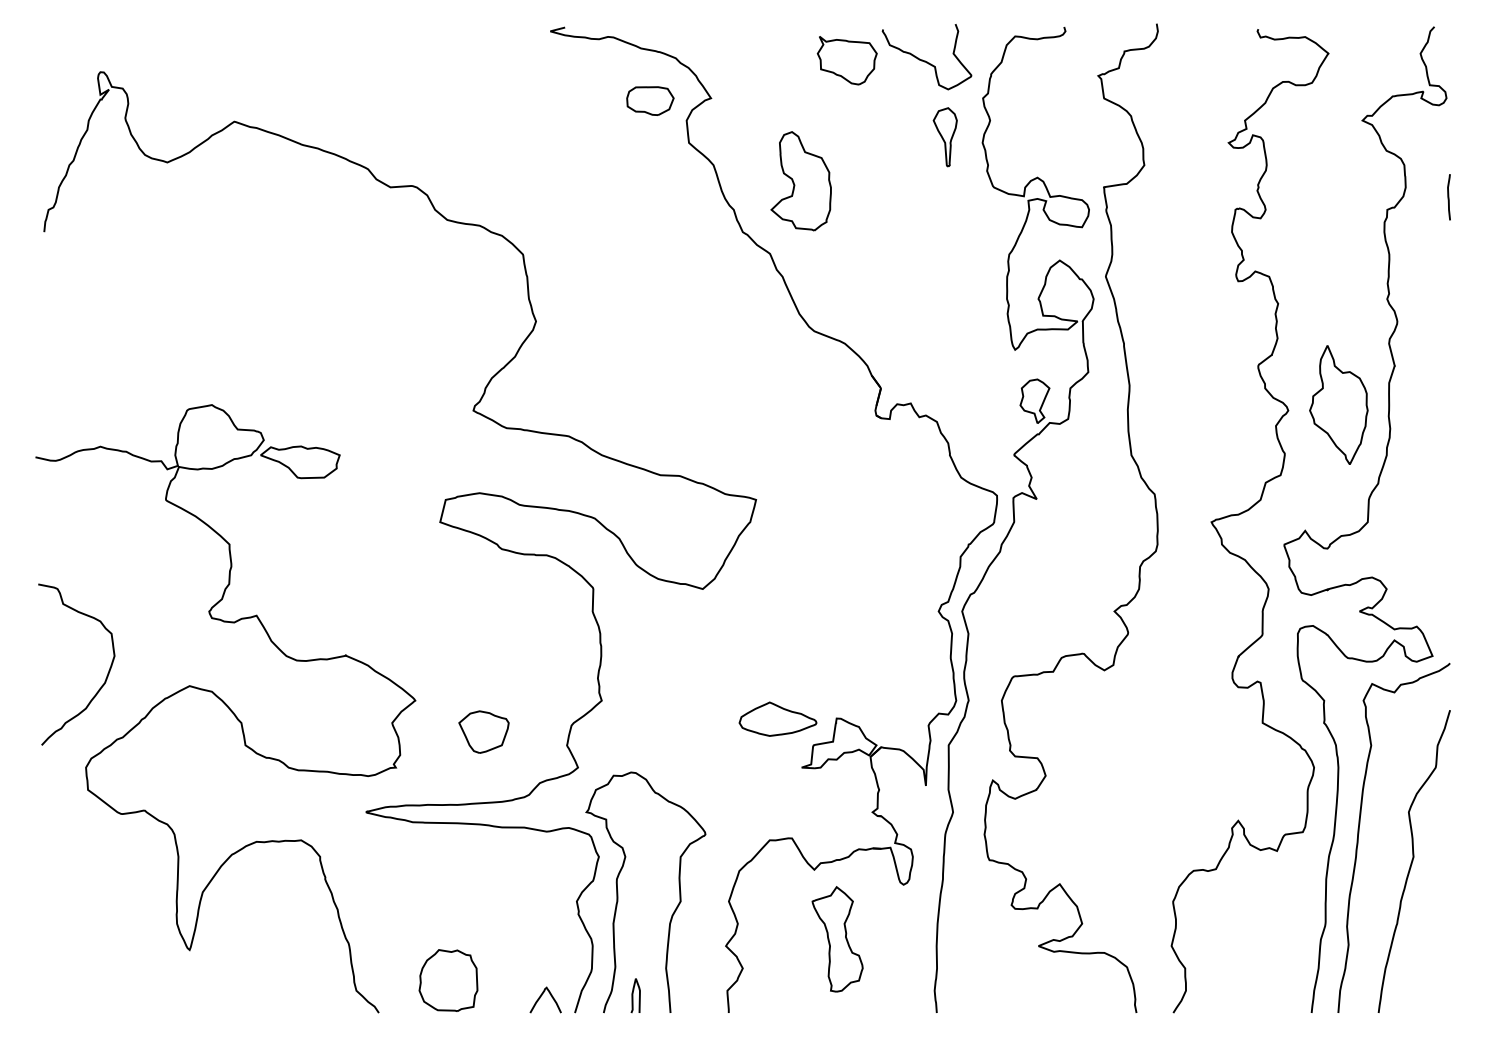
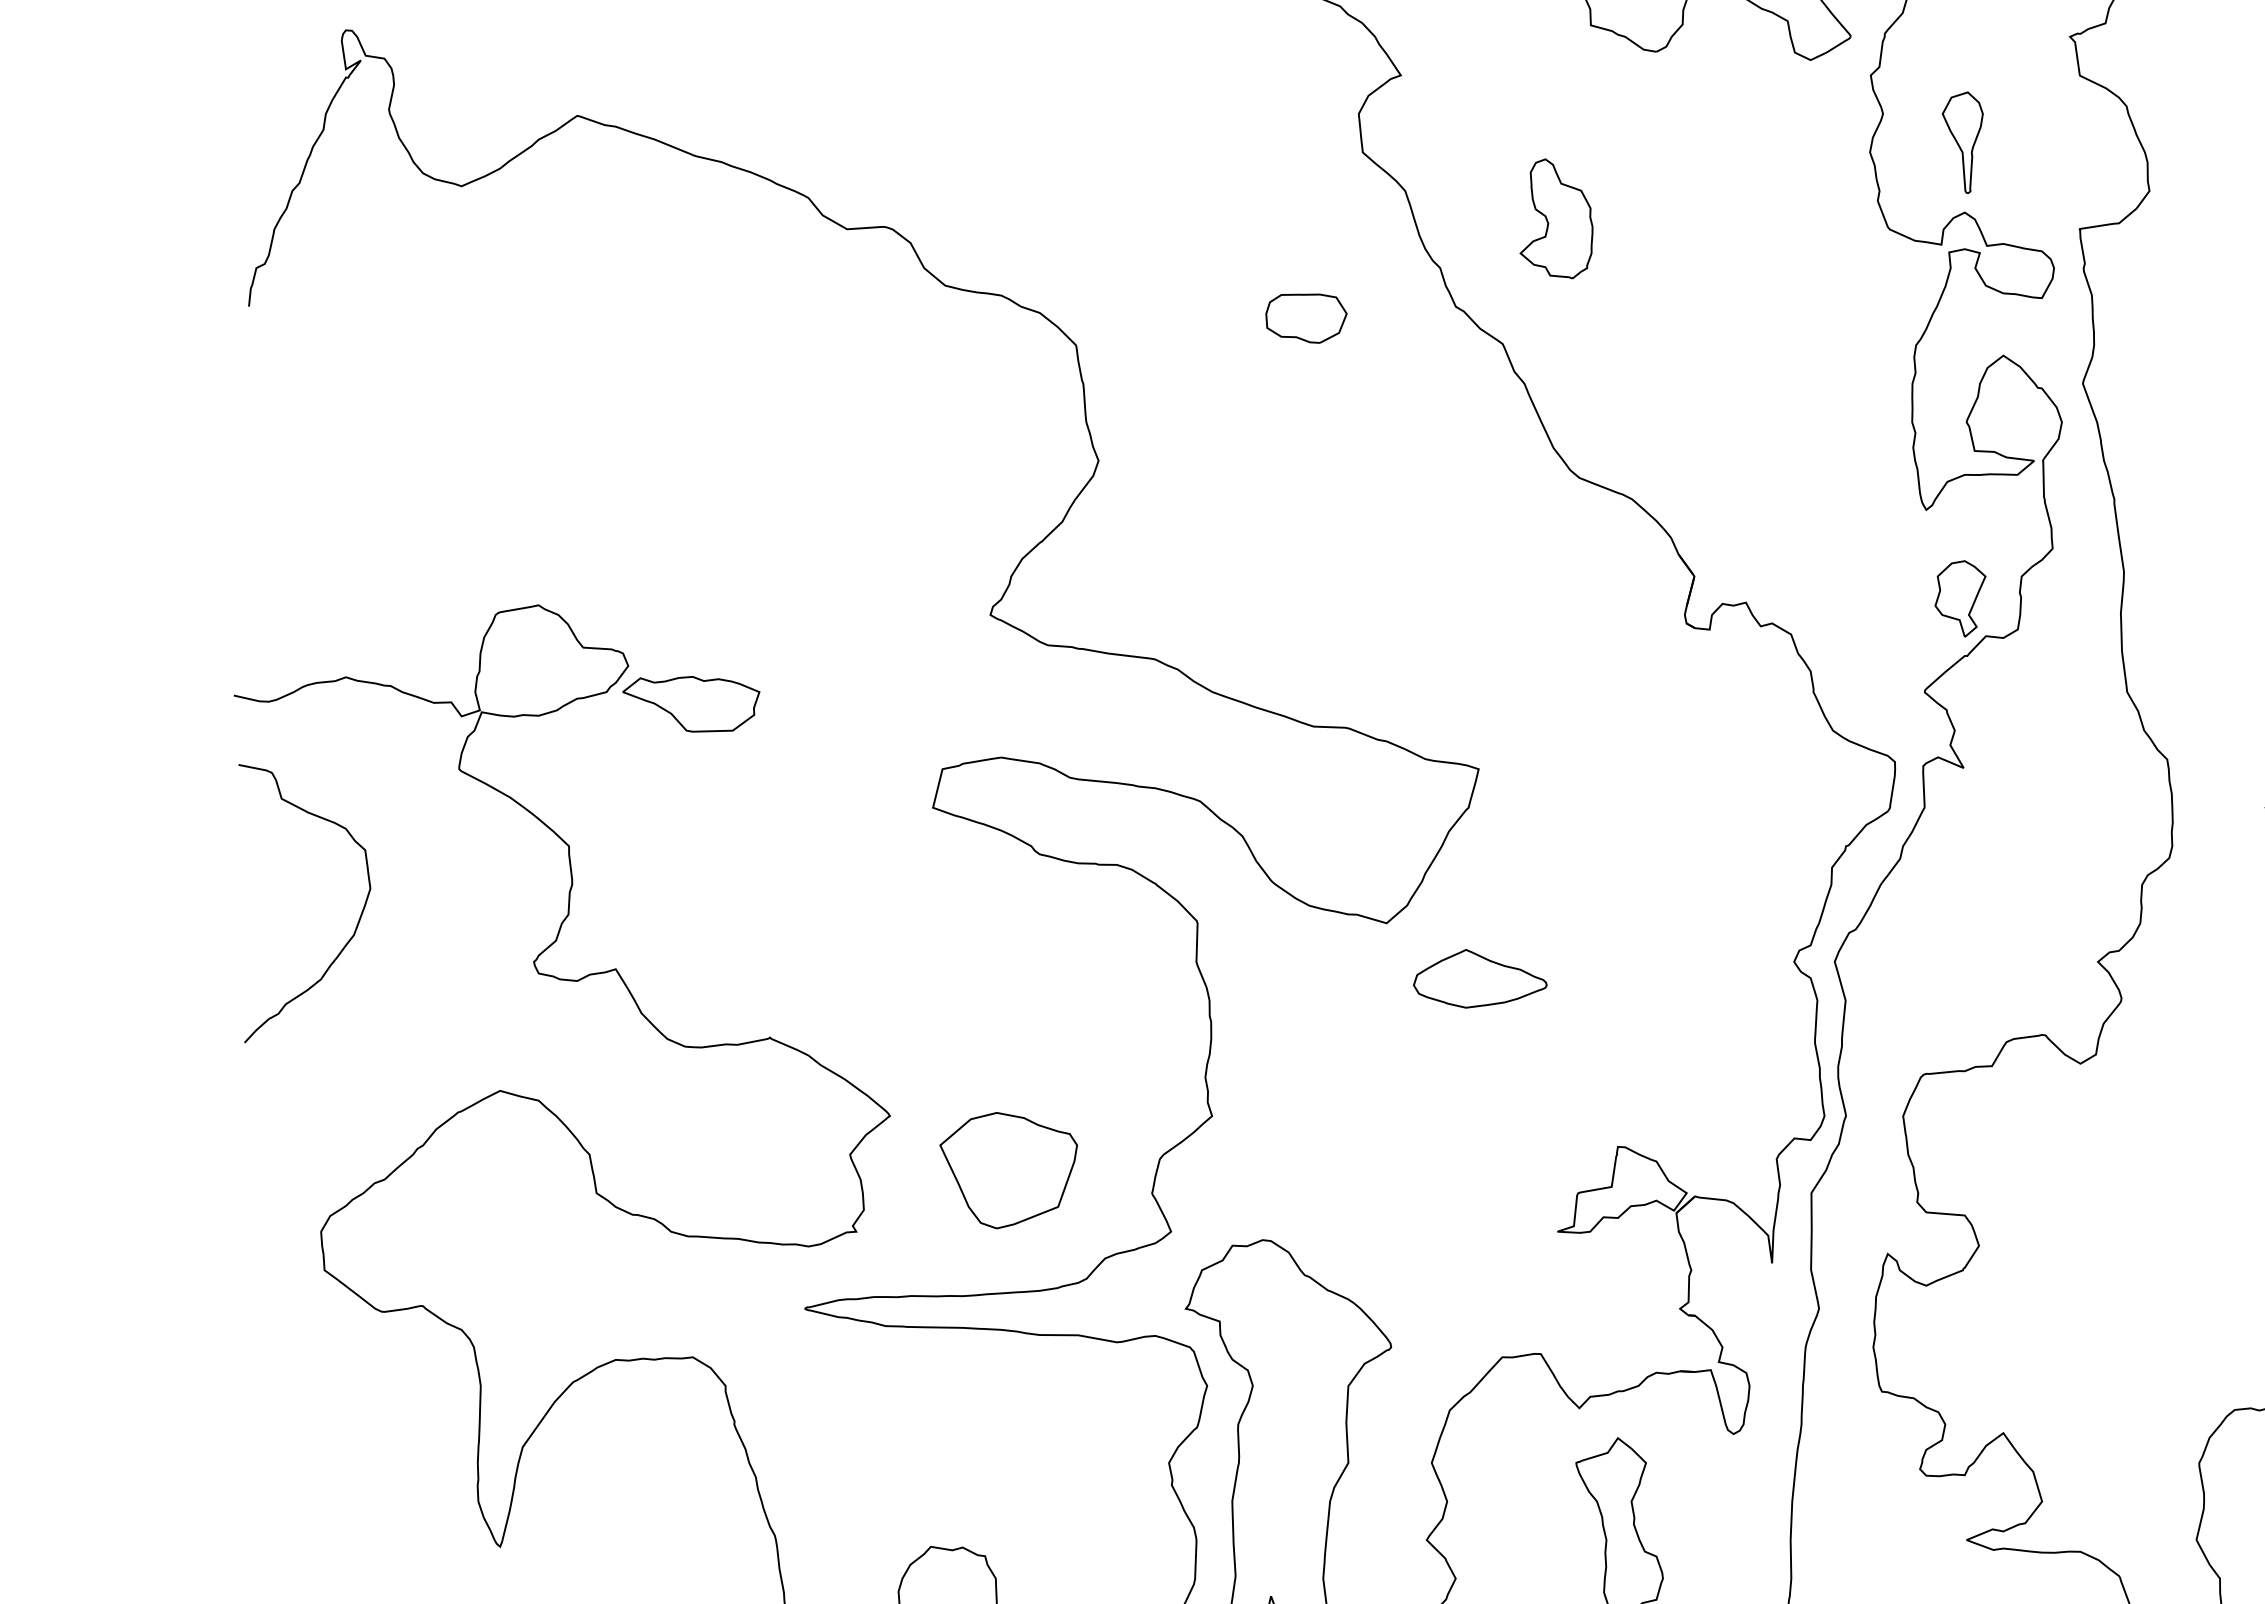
part: (650, 100) -> (1306, 317), moved
part: (944, 137) -> (1961, 143), moved
part: (800, 181) -> (1555, 219), size x0.7
curve: (106, 675) -> (356, 922), moved
part: (777, 718) -> (1479, 977), moved
part: (483, 731) -> (1007, 1169), size x1.6

